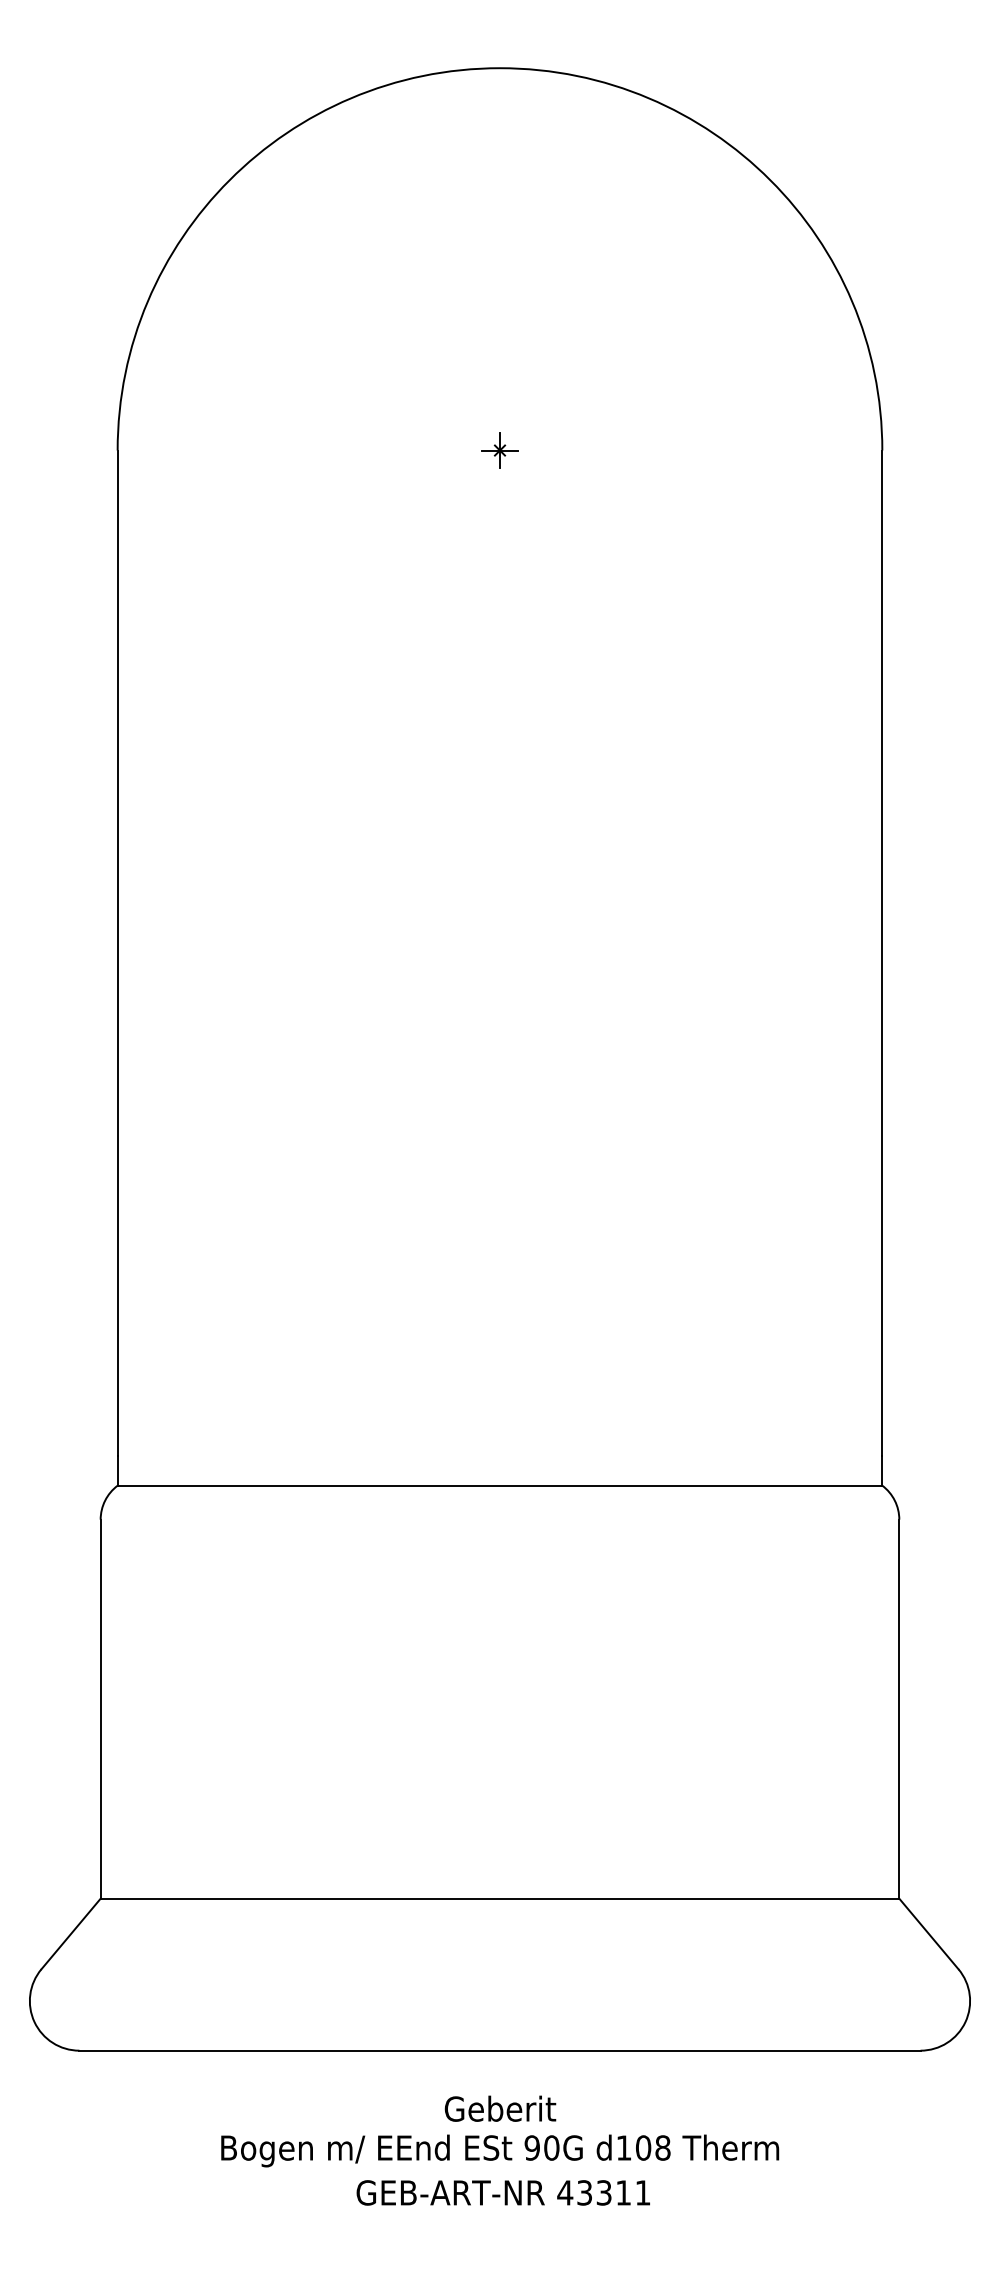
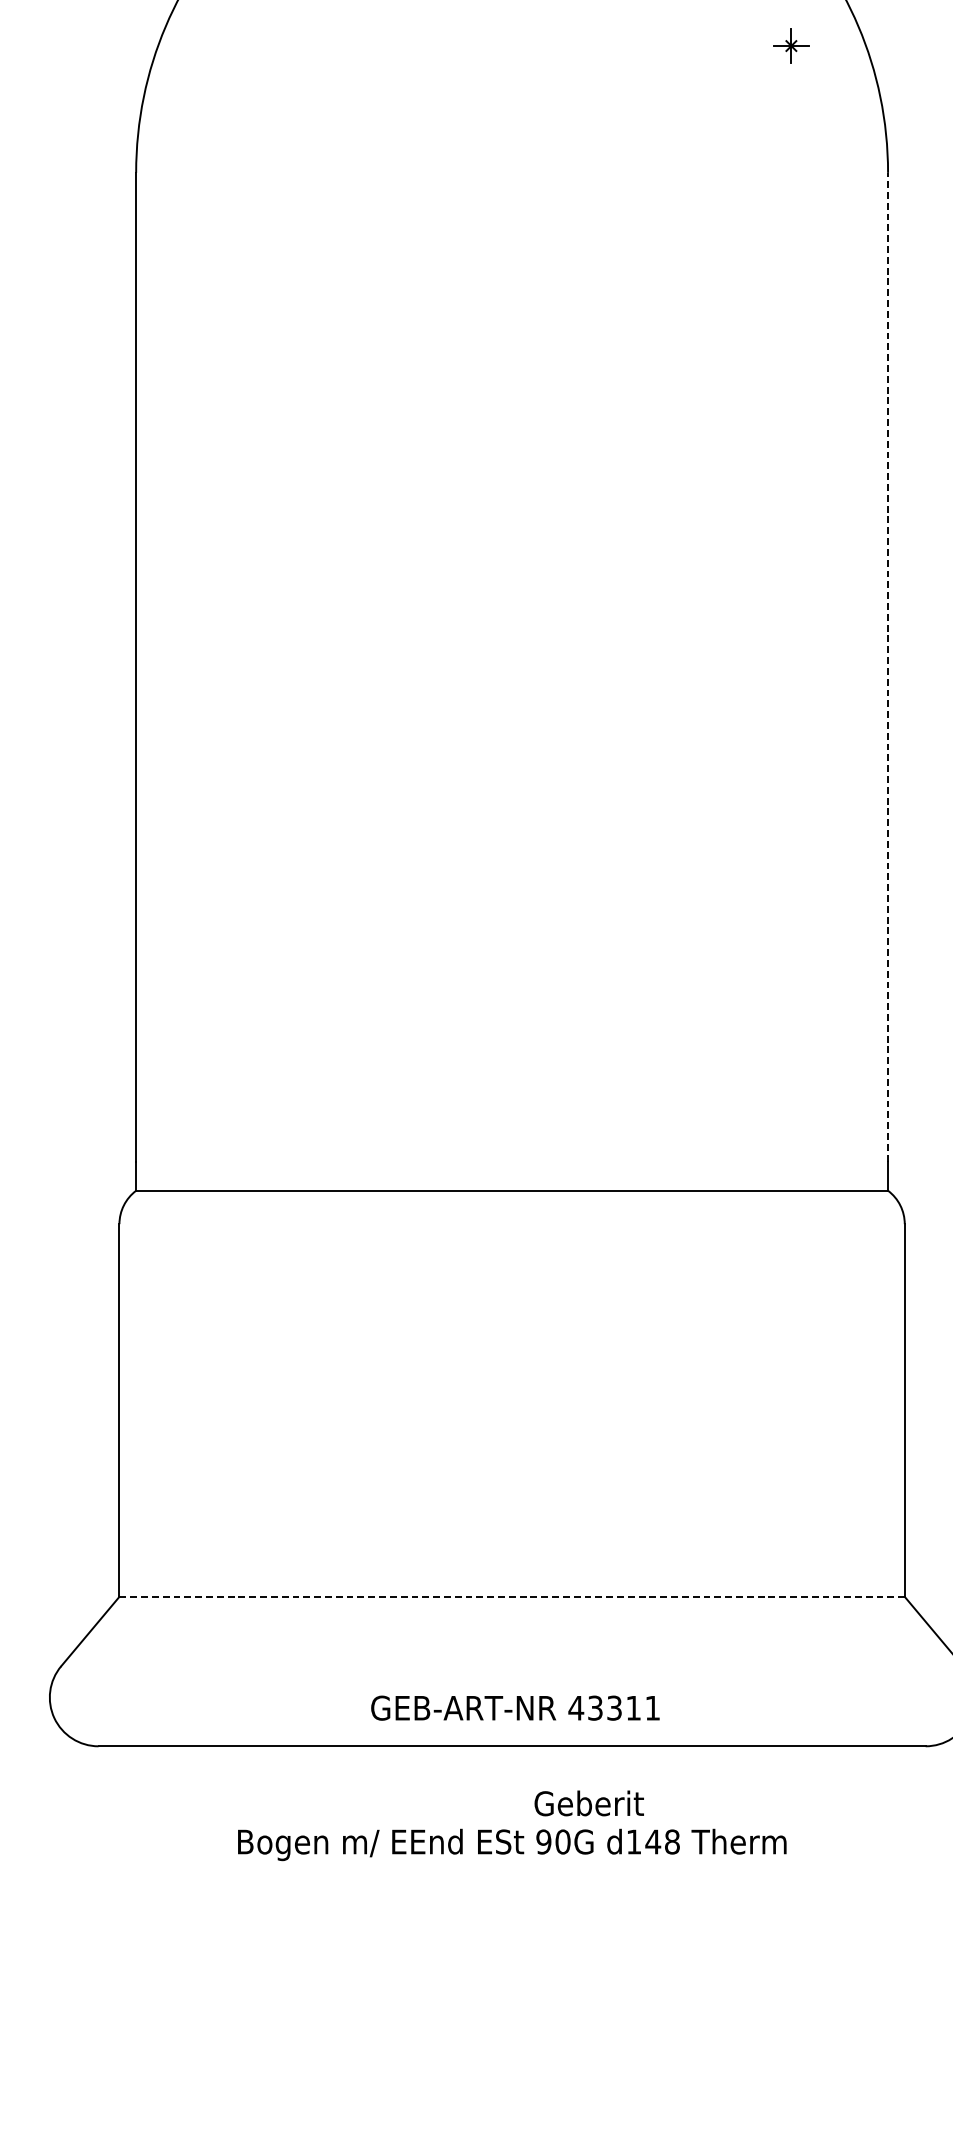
part: (499, 450) -> (790, 46), moved
line: (882, 953) -> (888, 667), solid -> dashed
line: (500, 1898) -> (512, 1596), solid -> dashed
text: (500, 2108) -> (589, 1803), moved
text: (643, 2147) -> (653, 1841), d108 -> d148
text: (502, 2192) -> (514, 1707), moved

